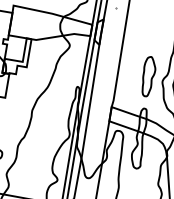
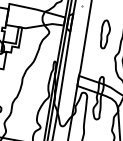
part: (148, 76) -> (105, 34), moved

